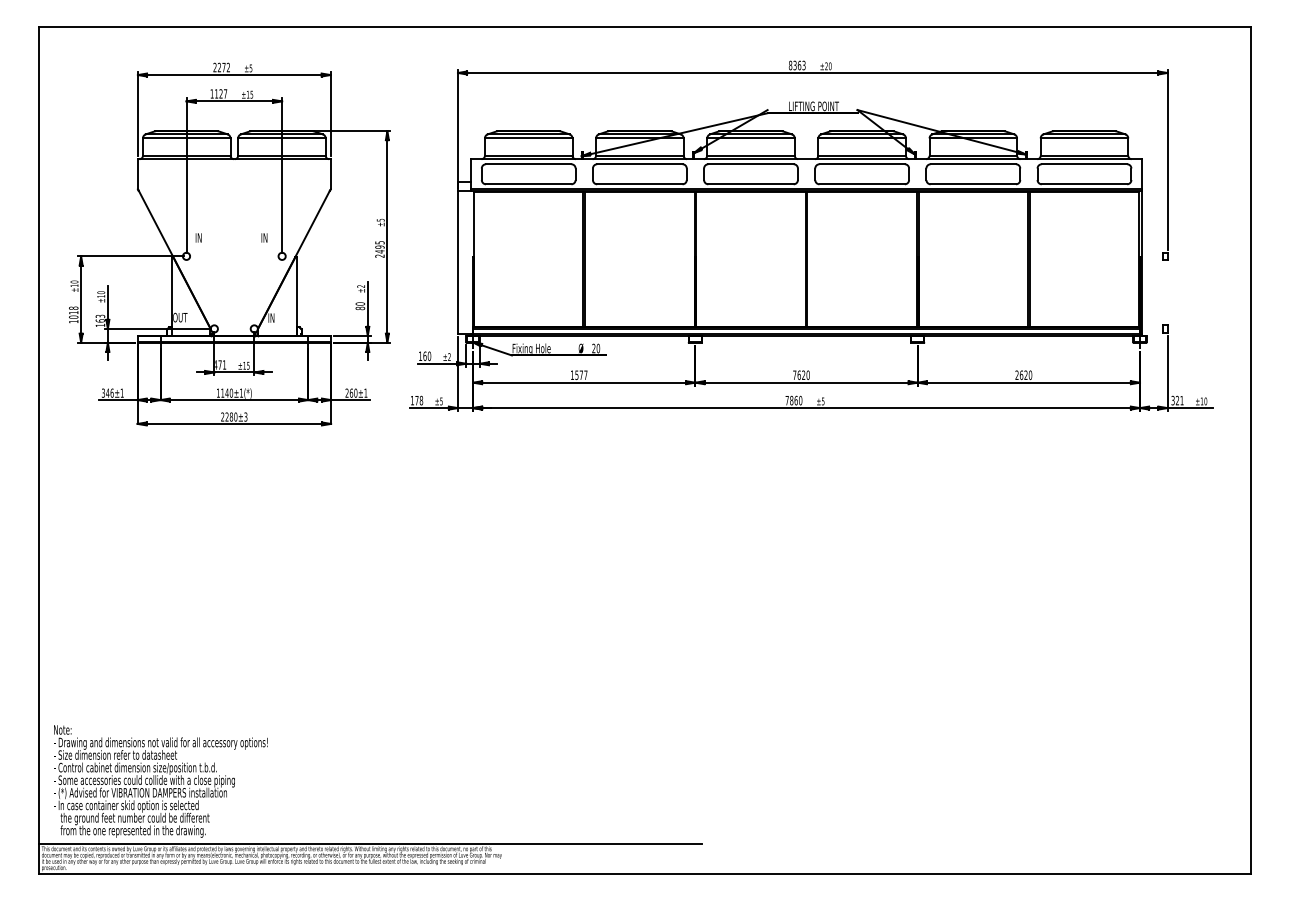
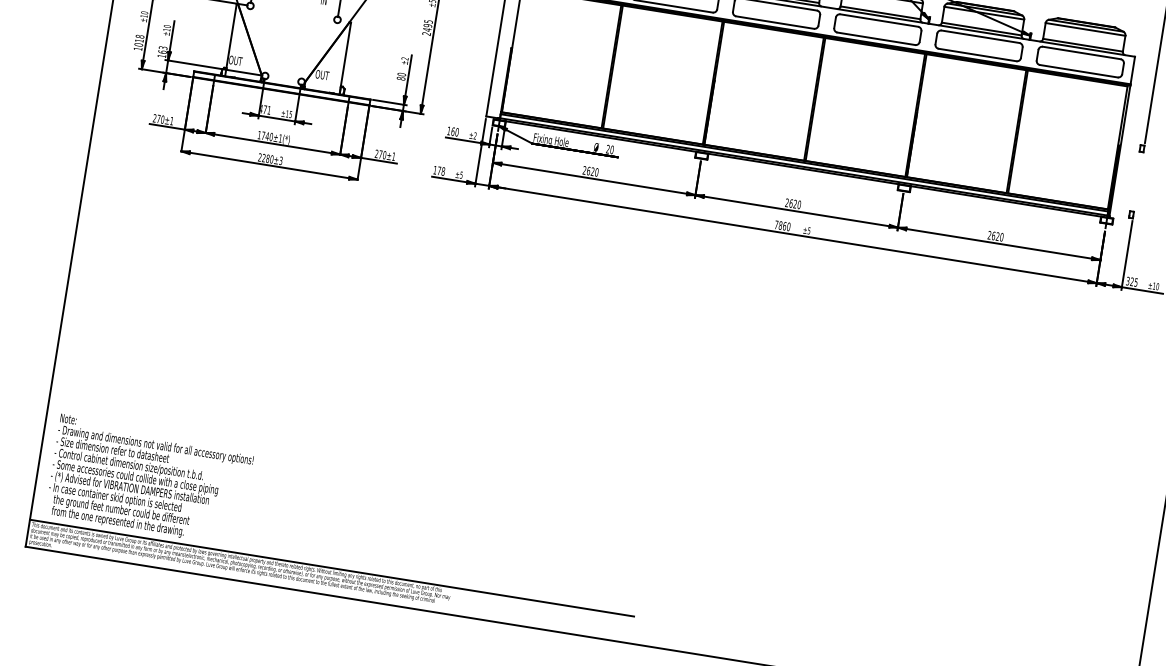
text: (275, 317) -> (322, 74), IN -> OUT
text: (578, 374) -> (590, 170), 1577 -> 2620
text: (794, 374) -> (786, 202), 7620 -> 2620
text: (107, 392) -> (158, 118), 346±1 -> 270±1
text: (222, 392) -> (263, 135), 1140±1(*) -> 1740±1(*)
text: (351, 392) -> (380, 153), 260±1 -> 270±1
text: (1181, 400) -> (1135, 282), 321 -> 325

